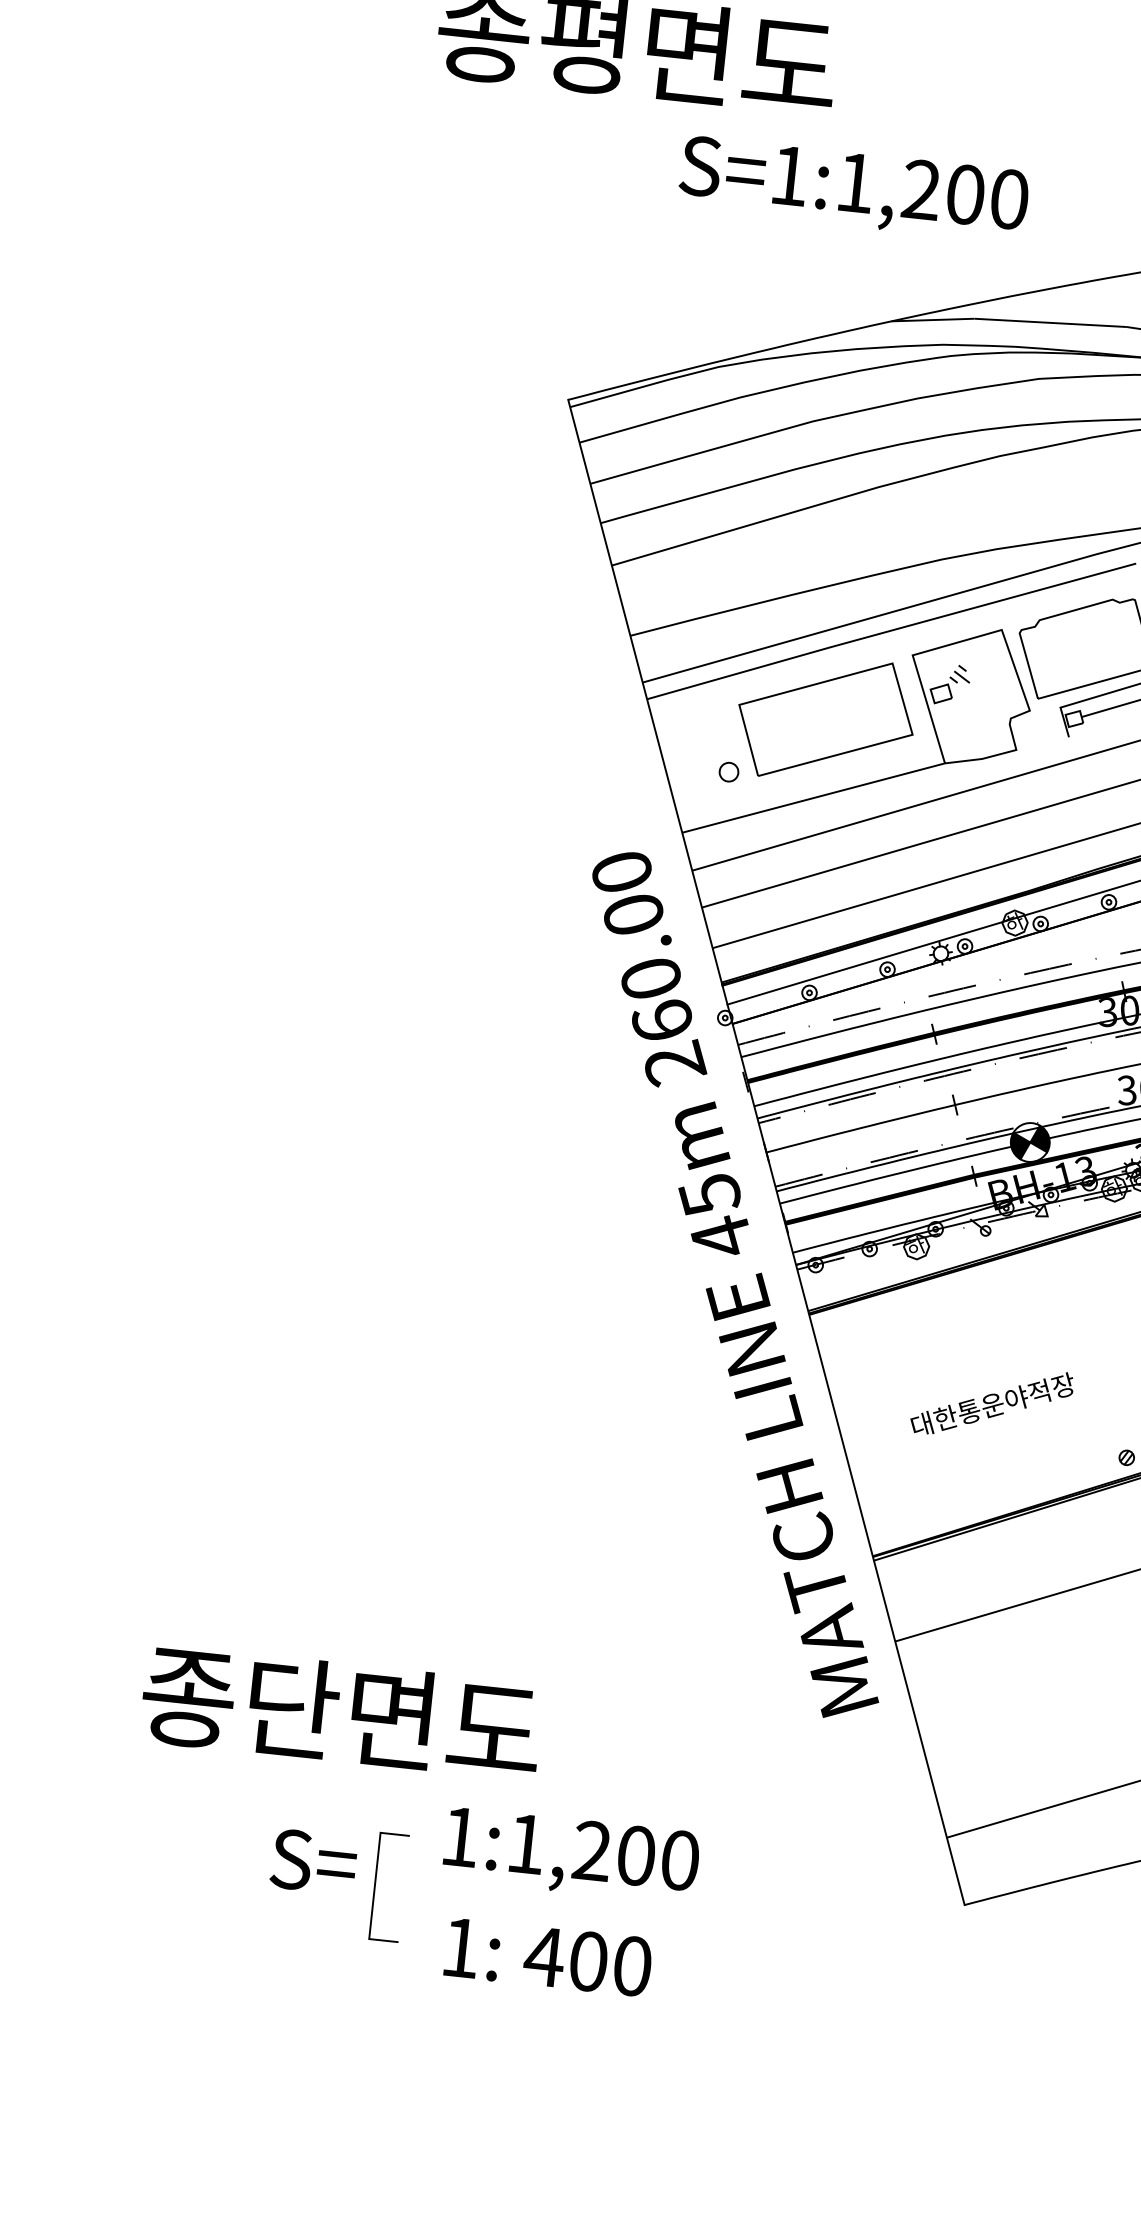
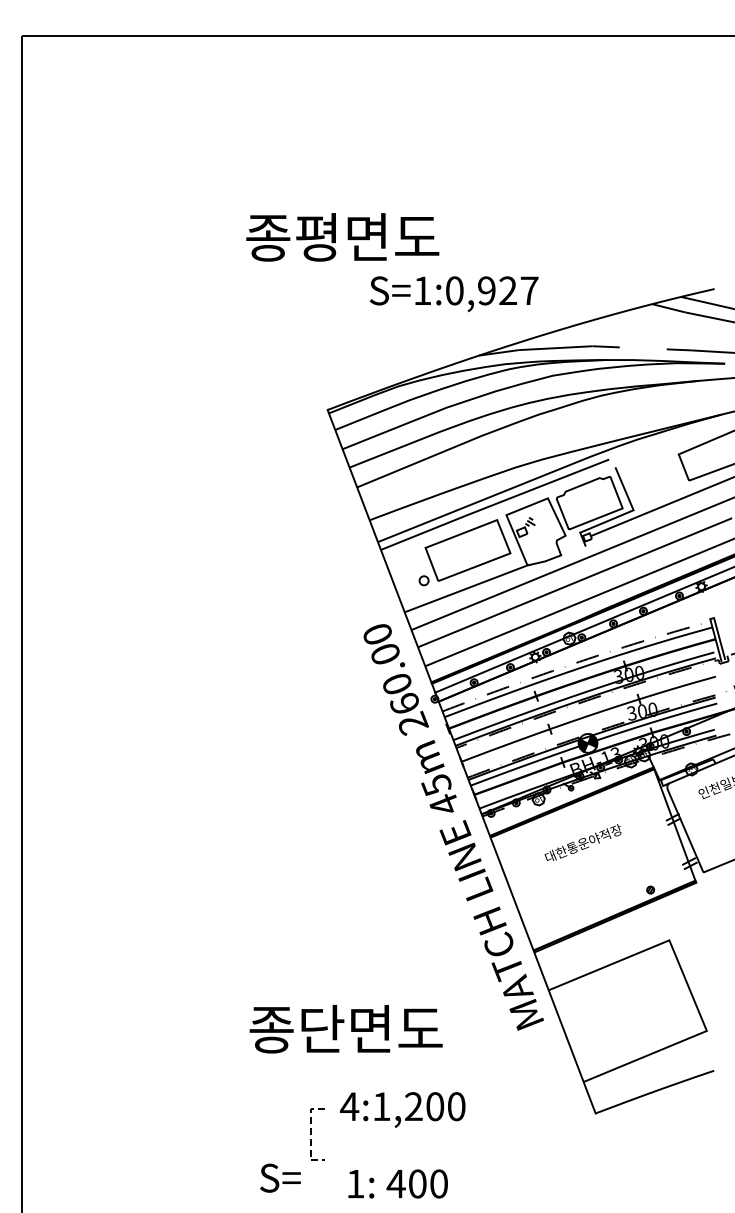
text: (933, 190) -> (492, 290), S=1:1,200 -> S=1:0,927
text: (991, 1402) -> (582, 842), moved
text: (340, 1713) -> (345, 1029), moved
text: (460, 1836) -> (349, 1106), 1:1,200 -> 4:1,200
text: (314, 1860) -> (280, 1177), moved
line: (375, 1885) -> (311, 1134), solid -> dashed
text: (547, 1956) -> (397, 1183), moved

